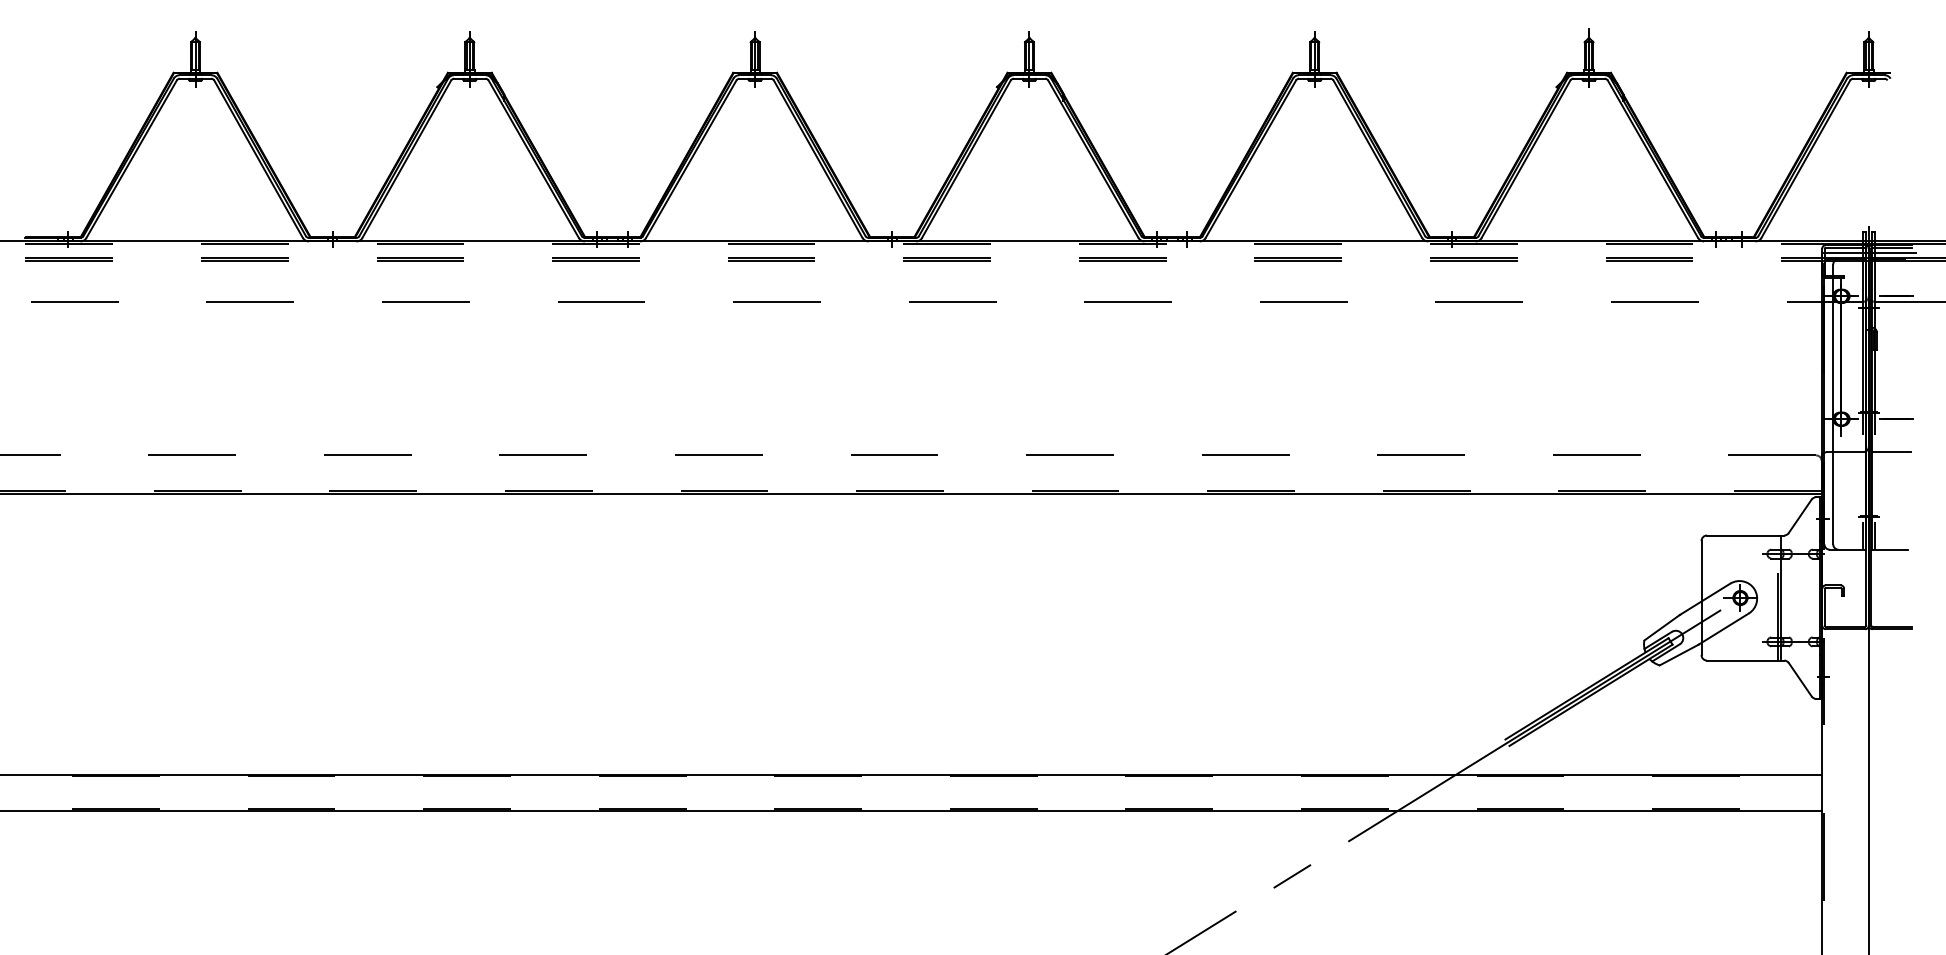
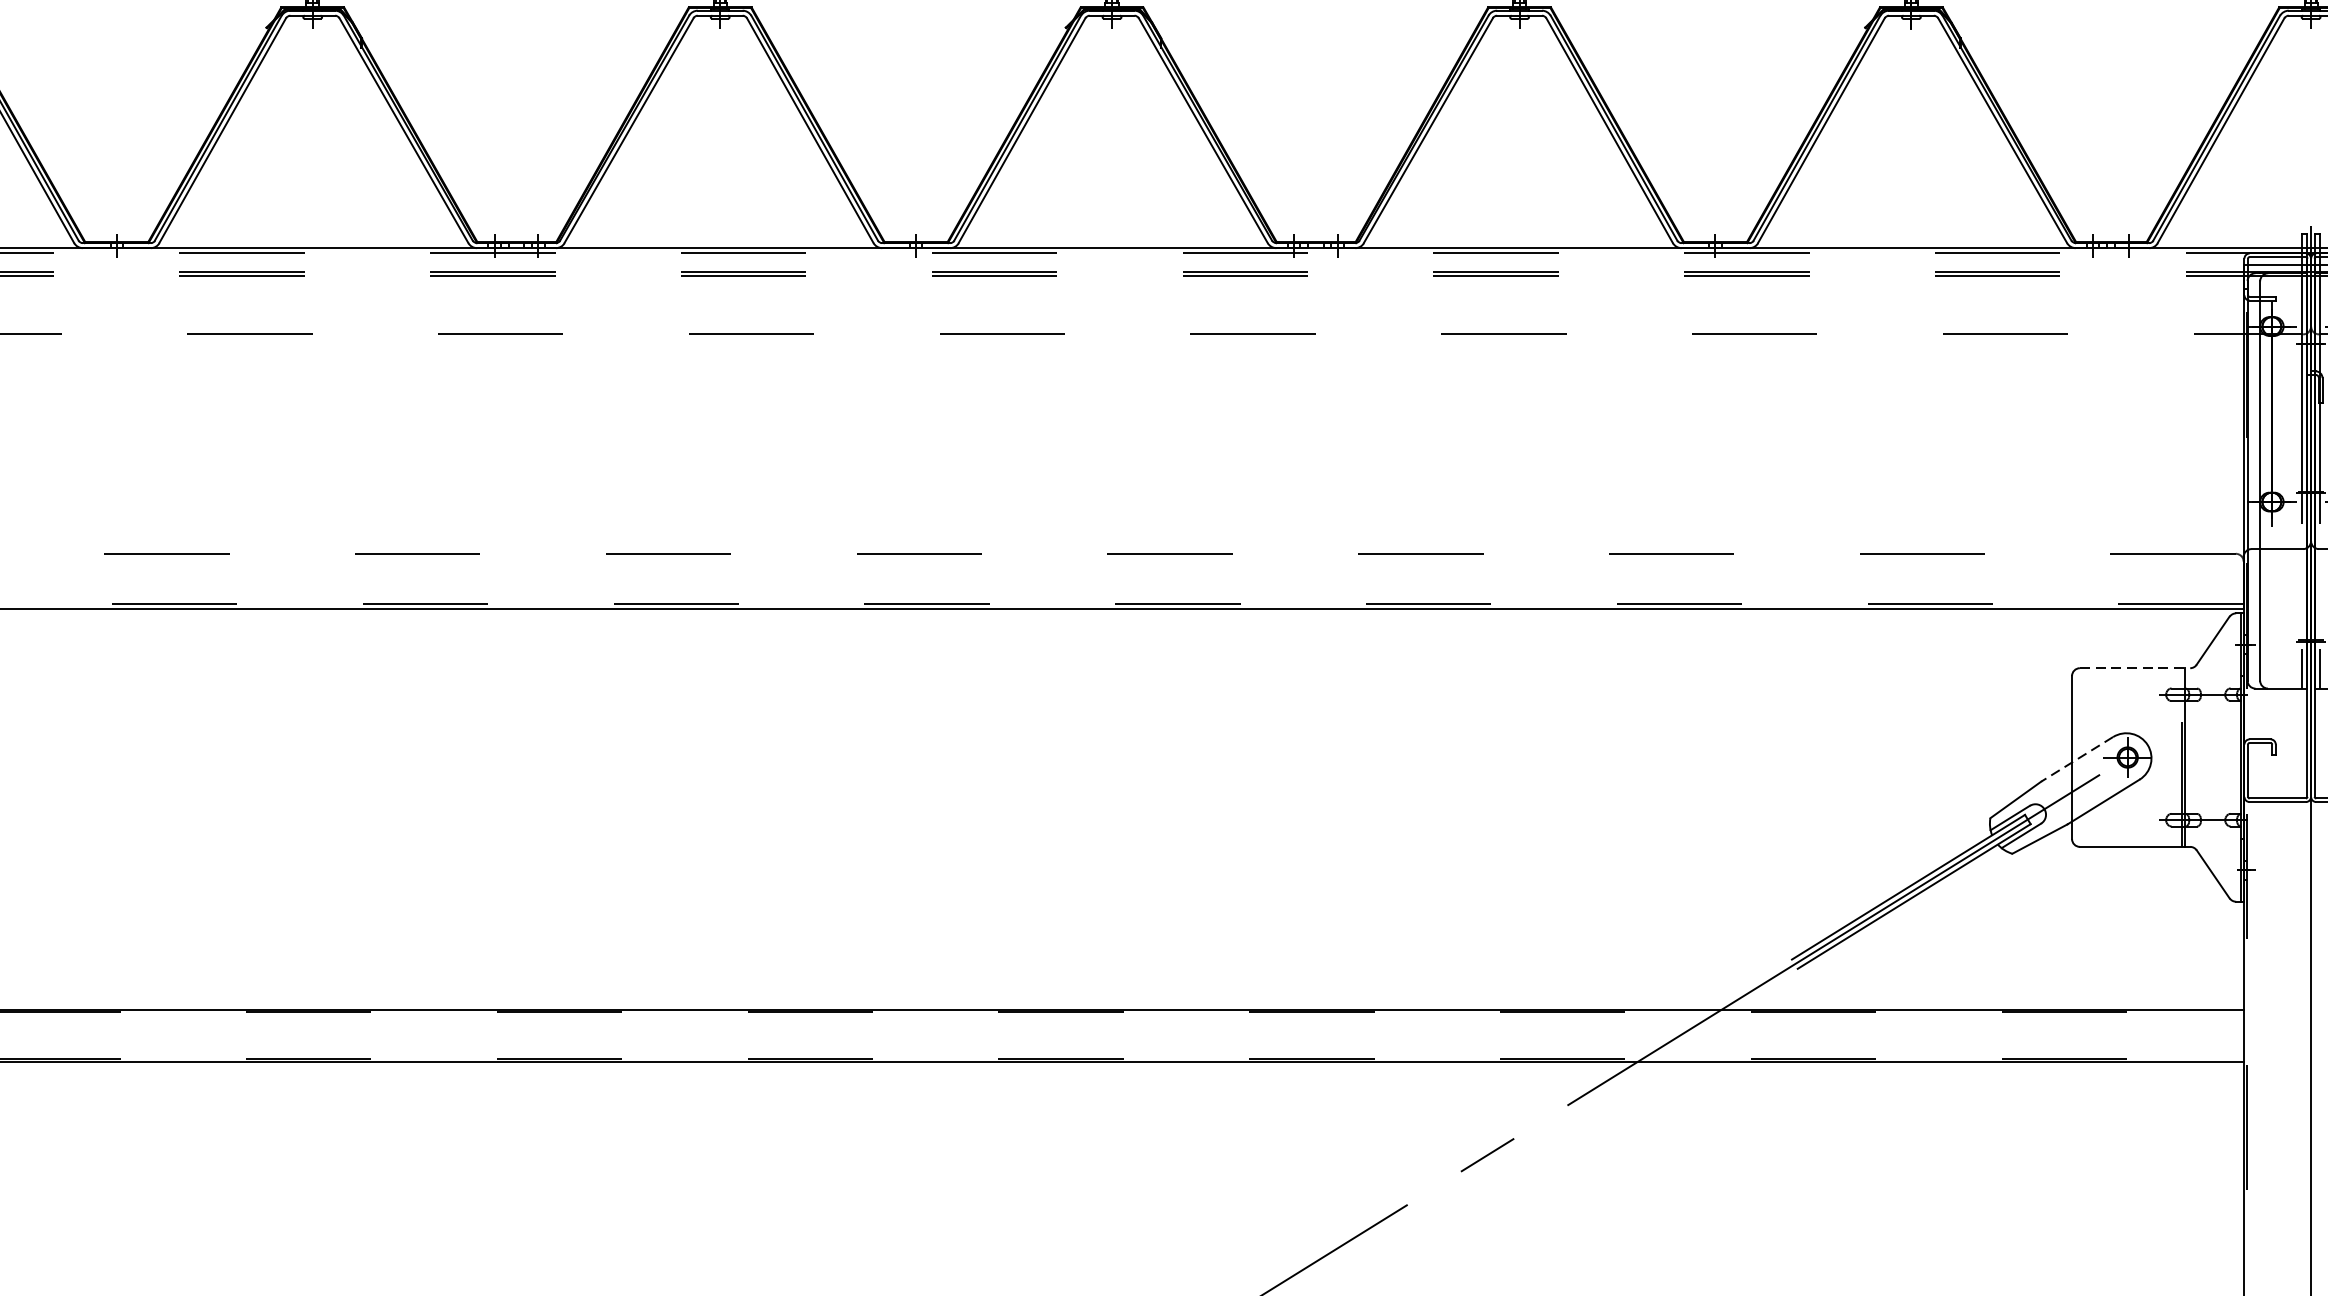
line: (1745, 535) -> (2134, 668), solid -> dashed
line: (1705, 599) -> (2077, 759), solid -> dashed

